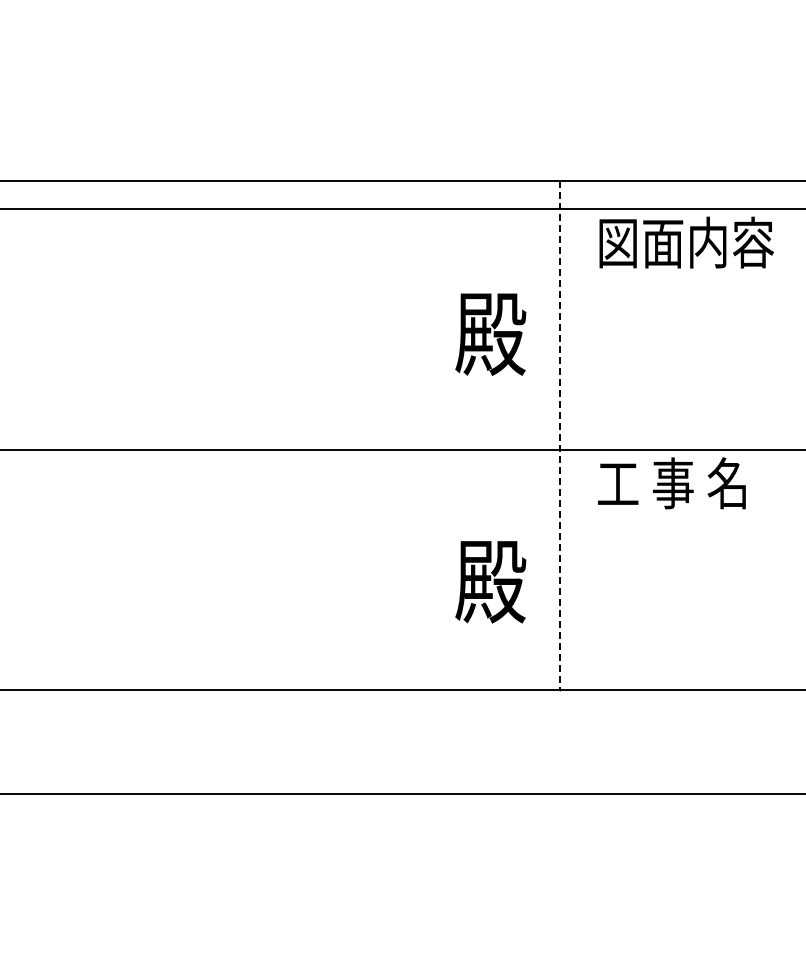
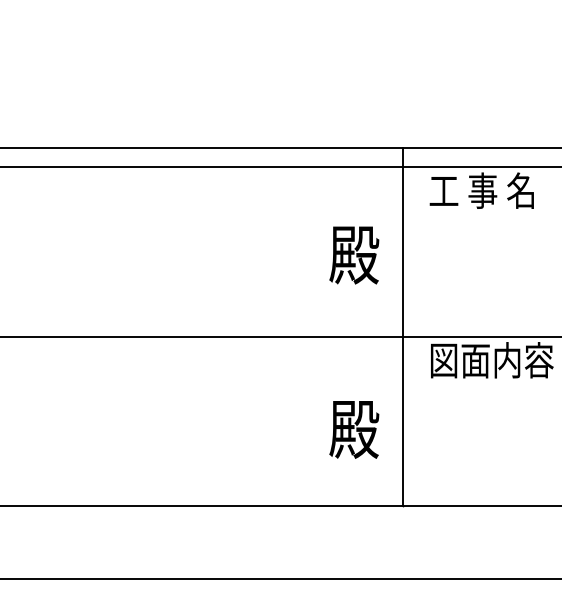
text: (685, 242) -> (491, 190), 図面内容 -> 工 事 名
line: (559, 436) -> (402, 327), dashed -> solid
text: (685, 483) -> (491, 360), 工 事 名 -> 図面内容

